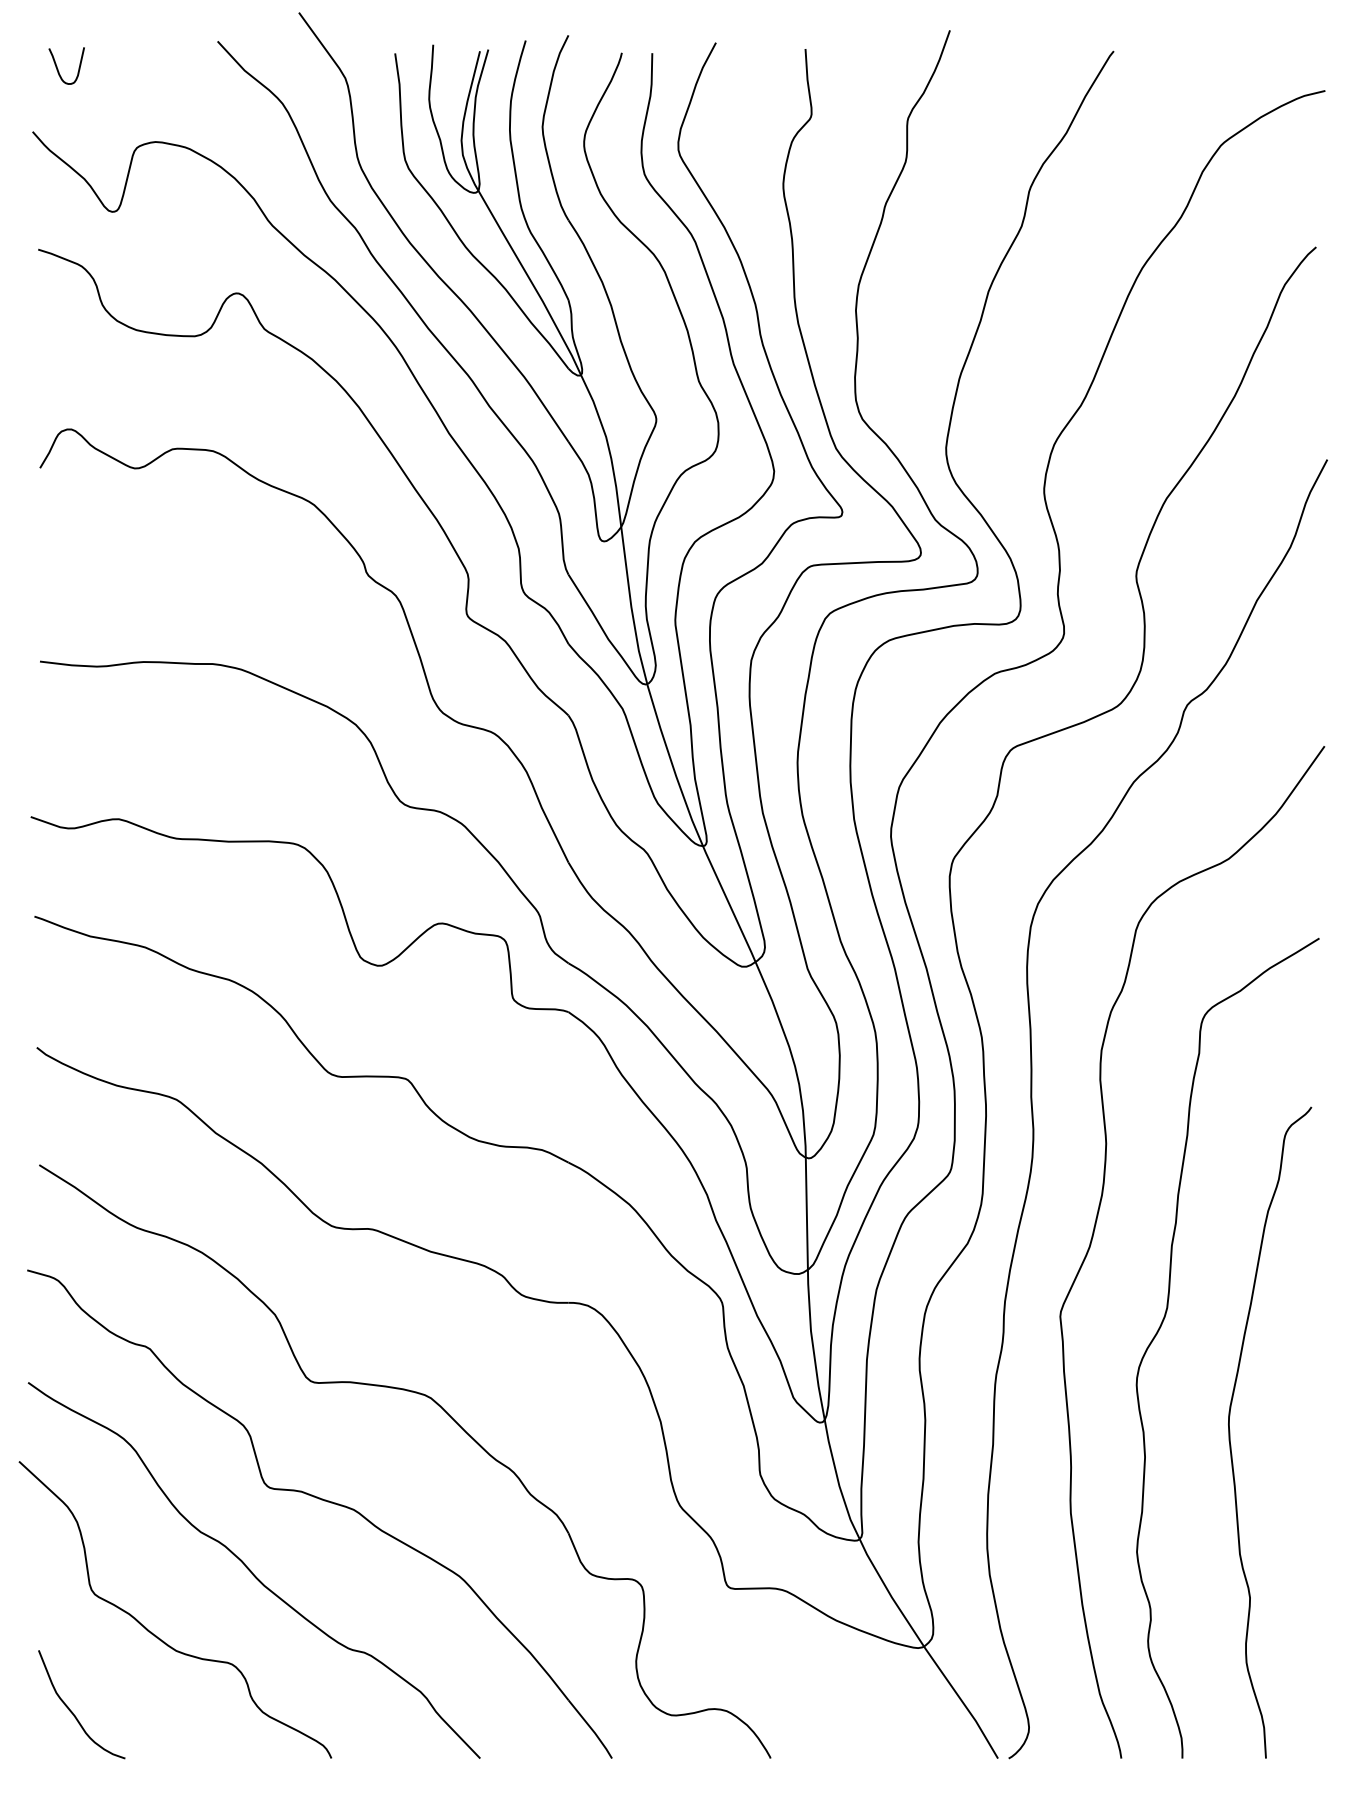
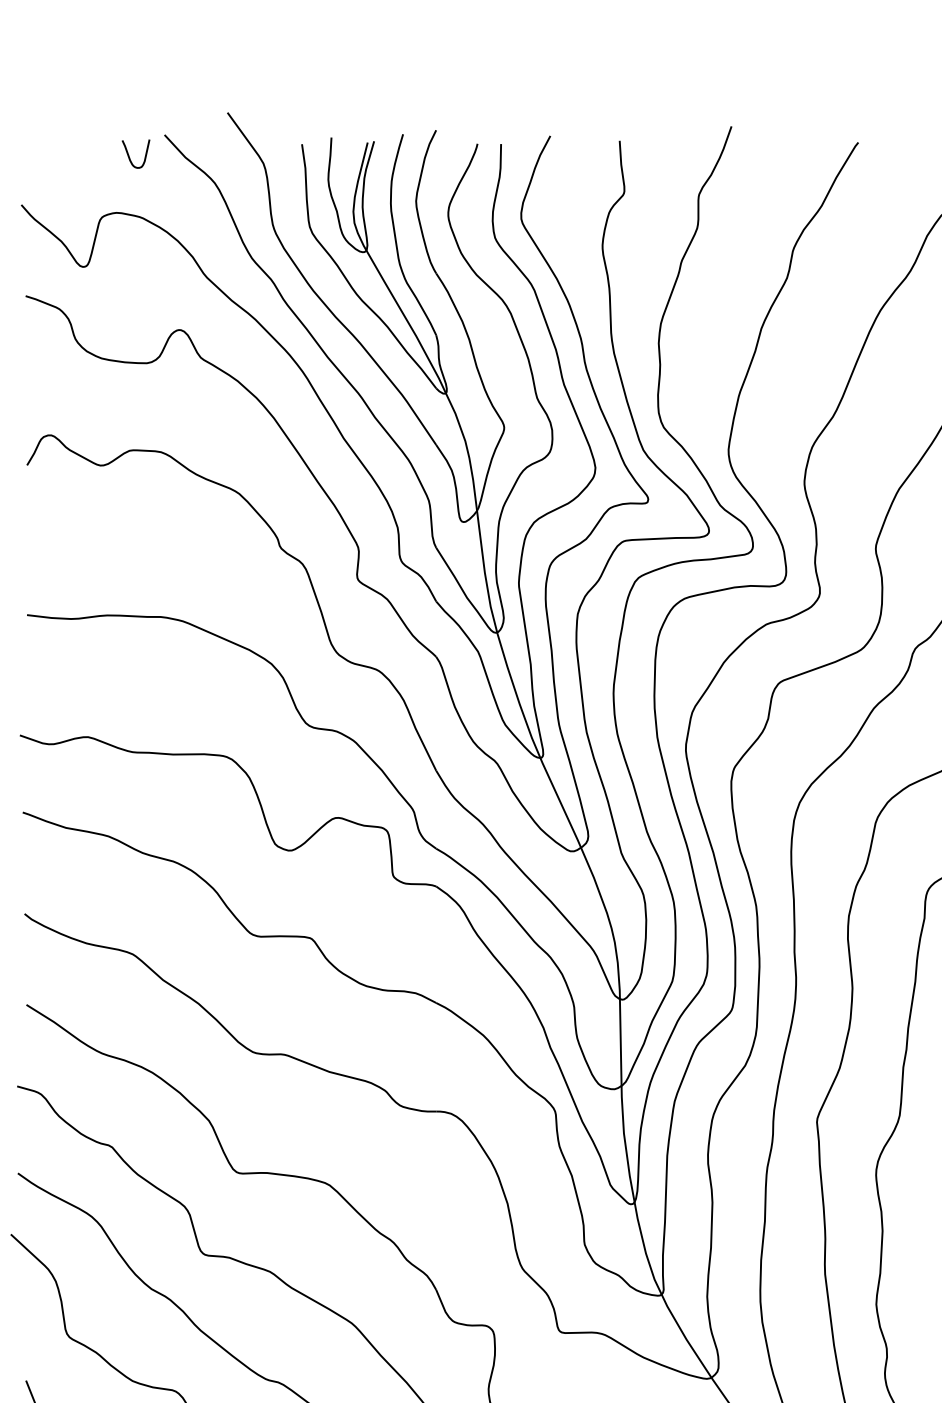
curve: (58, 69) -> (129, 156), moved

